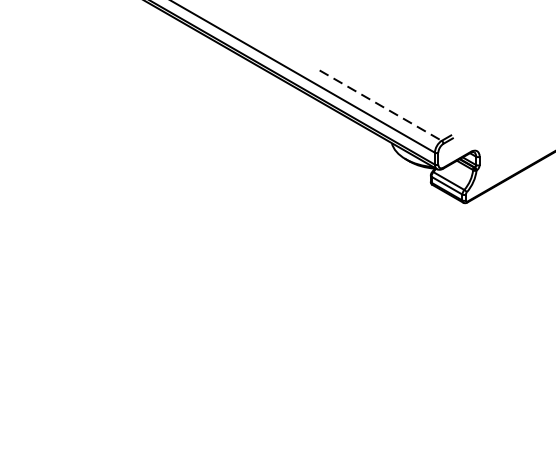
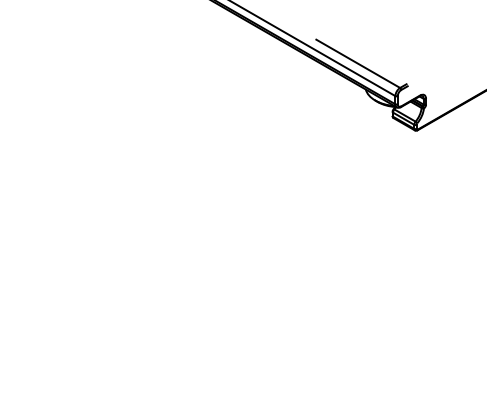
line: (381, 106) -> (358, 64), dashed -> solid

